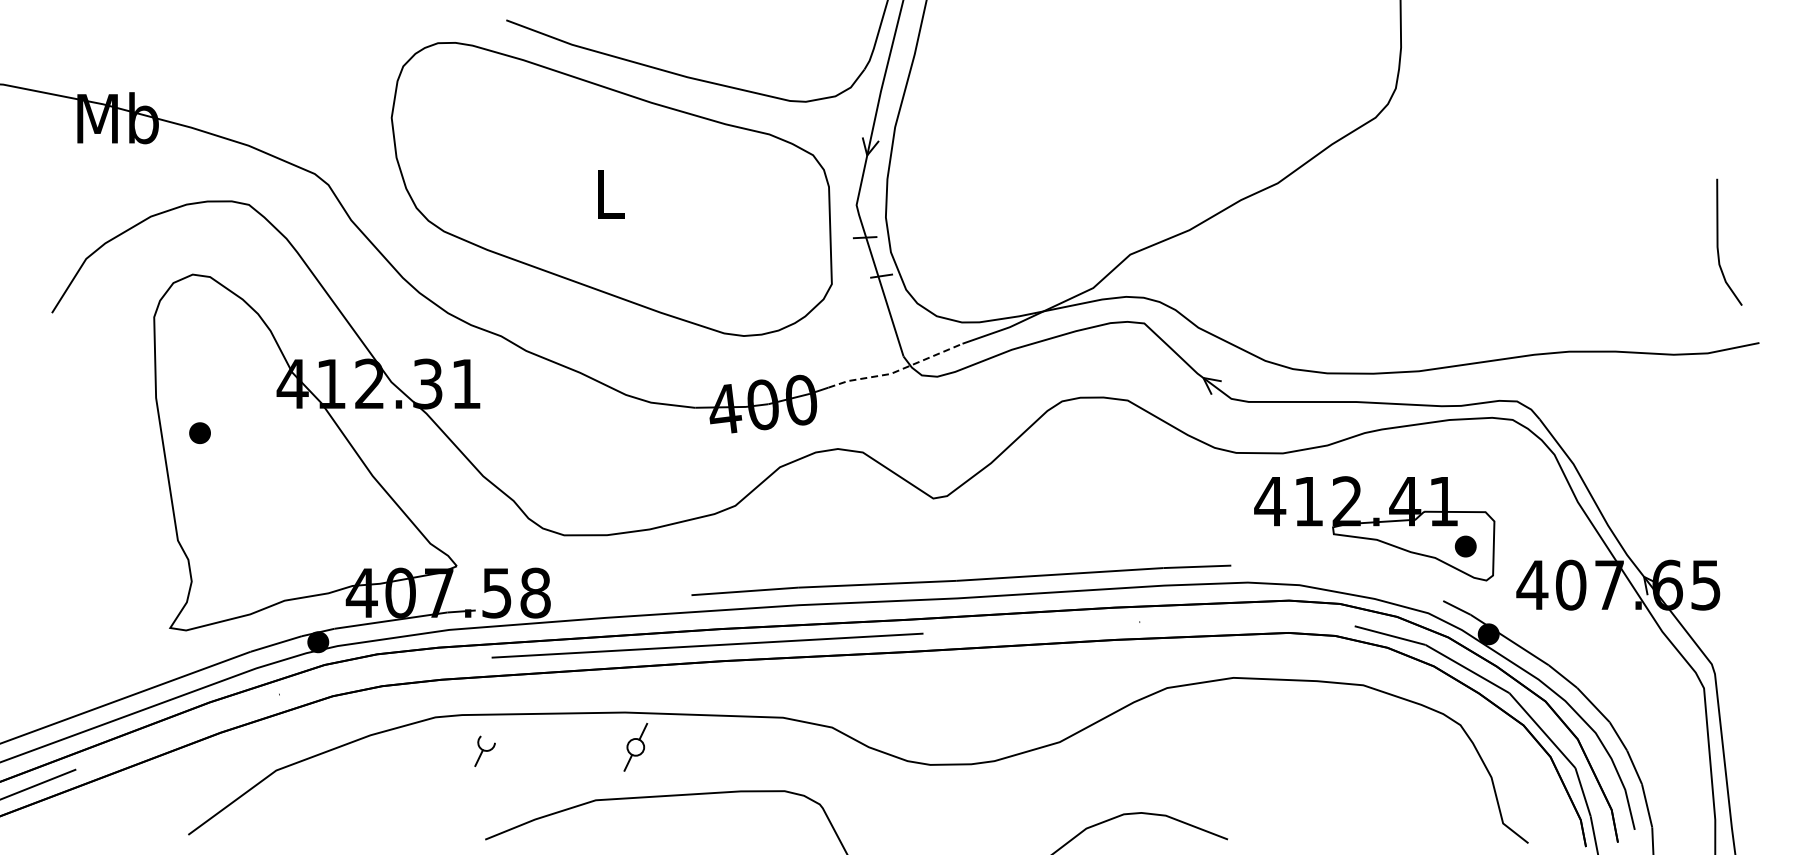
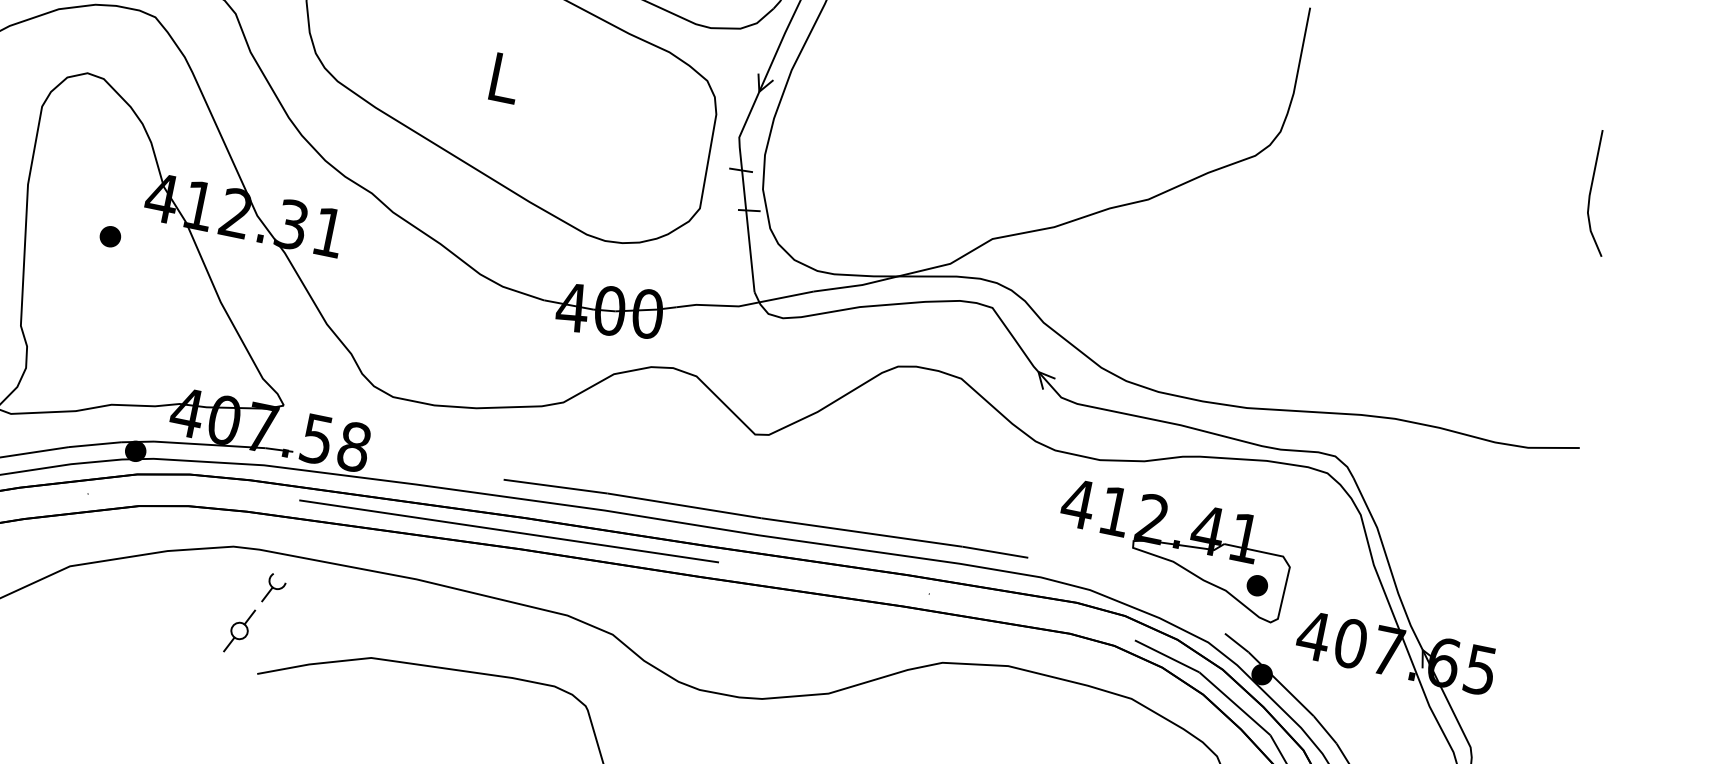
line: (1718, 241) -> (1591, 190), moved
line: (896, 371) -> (744, 305), dashed -> solid
part: (199, 432) -> (110, 235), moved
part: (635, 746) -> (239, 630), moved

